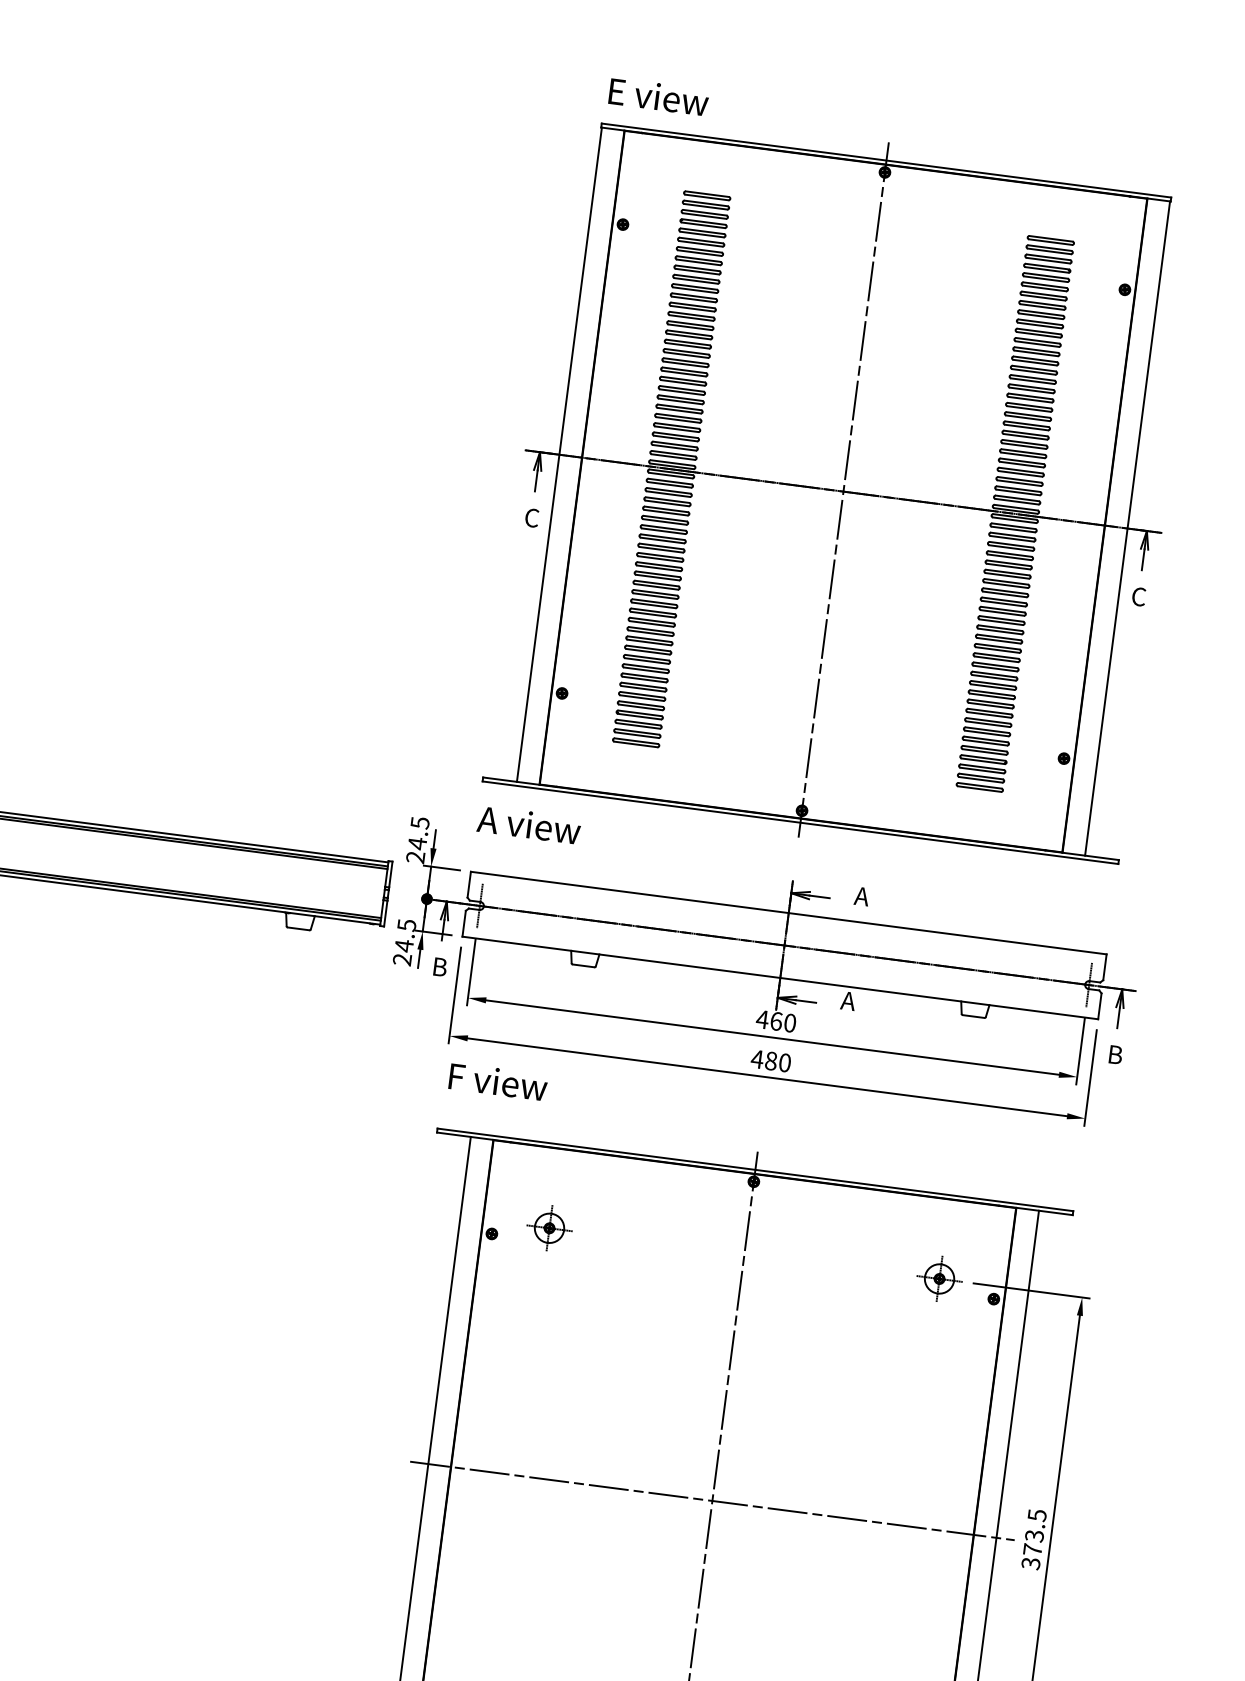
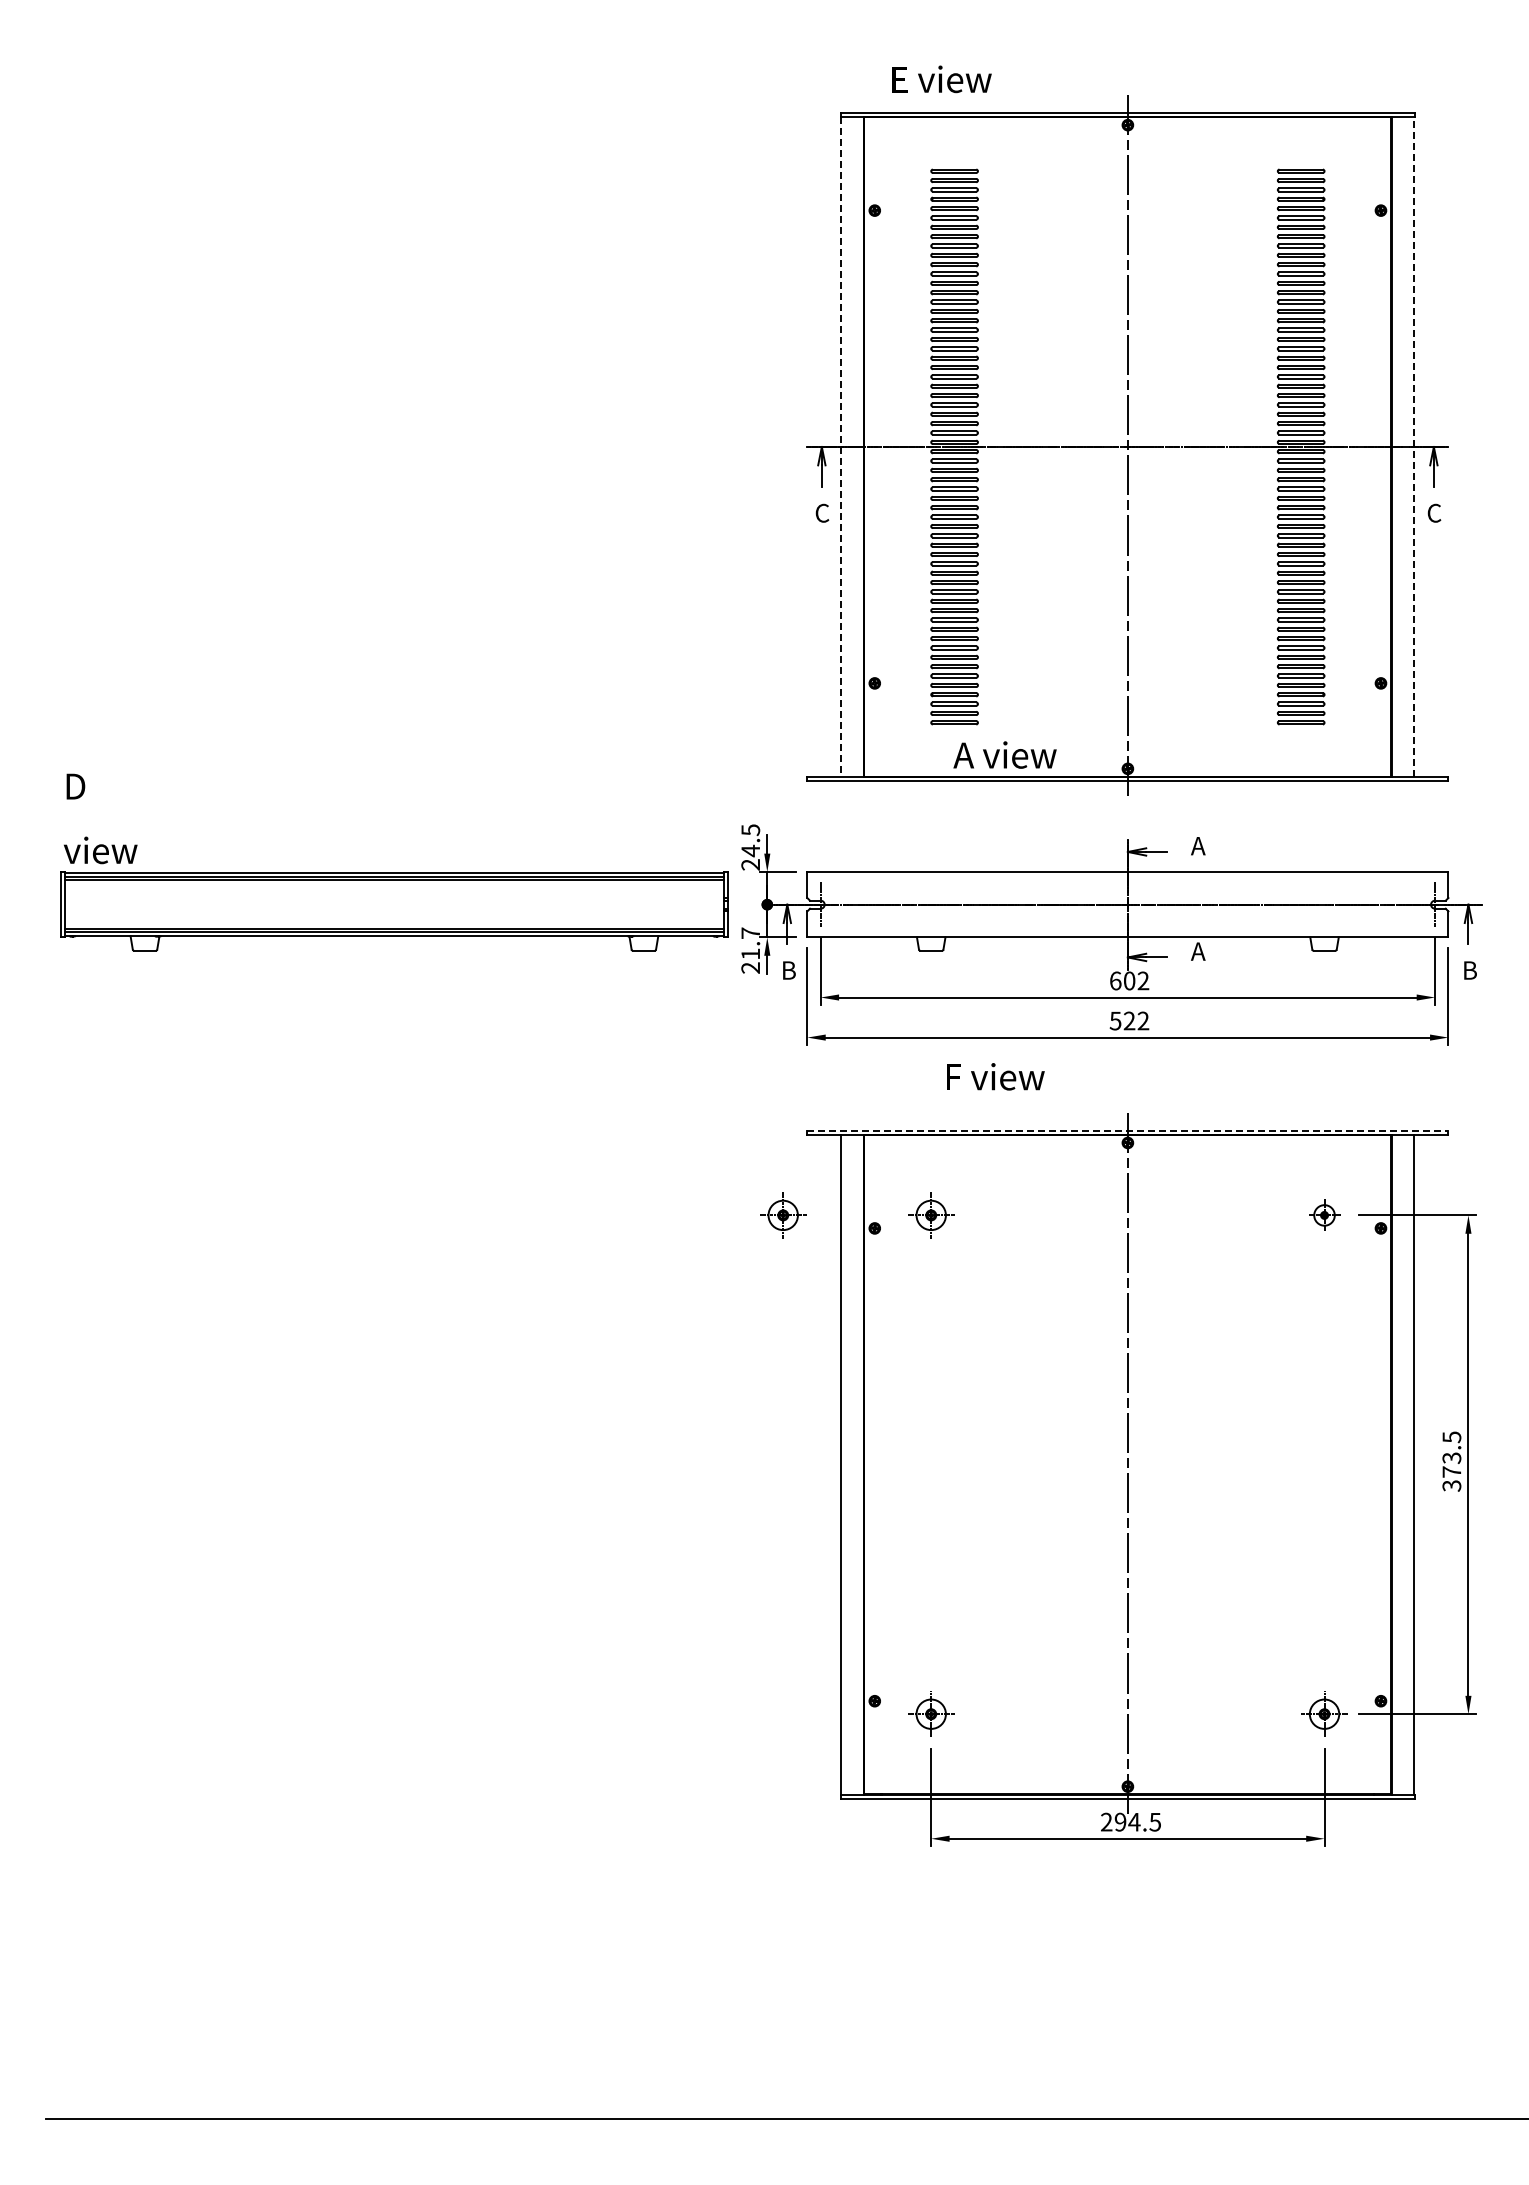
text: (658, 97) -> (941, 79), moved
line: (559, 455) -> (841, 447), solid -> dashed
line: (1127, 529) -> (1414, 447), solid -> dashed
text: (528, 824) -> (1004, 754), moved
text: (405, 935) -> (750, 943), 24.5 -> 21.7
text: (776, 1020) -> (1129, 980), 460 -> 602
text: (771, 1060) -> (1129, 1020), 480 -> 522
text: (498, 1081) -> (995, 1076), moved
line: (755, 1169) -> (1127, 1130), solid -> dashed
part: (403, 1209) -> (783, 1215), added
part: (939, 1279) -> (1324, 1215), size x0.7
line: (712, 1500) -> (1127, 1464), removed

